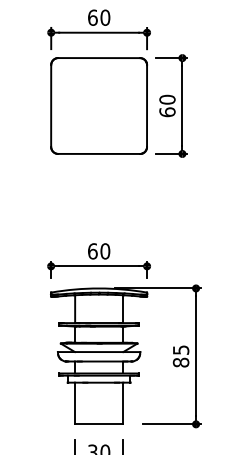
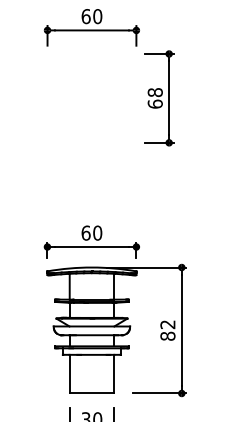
text: (167, 99) -> (155, 92), 60 -> 68
part: (98, 106) -> (91, 98), removed
text: (180, 349) -> (167, 324), 85 -> 82

